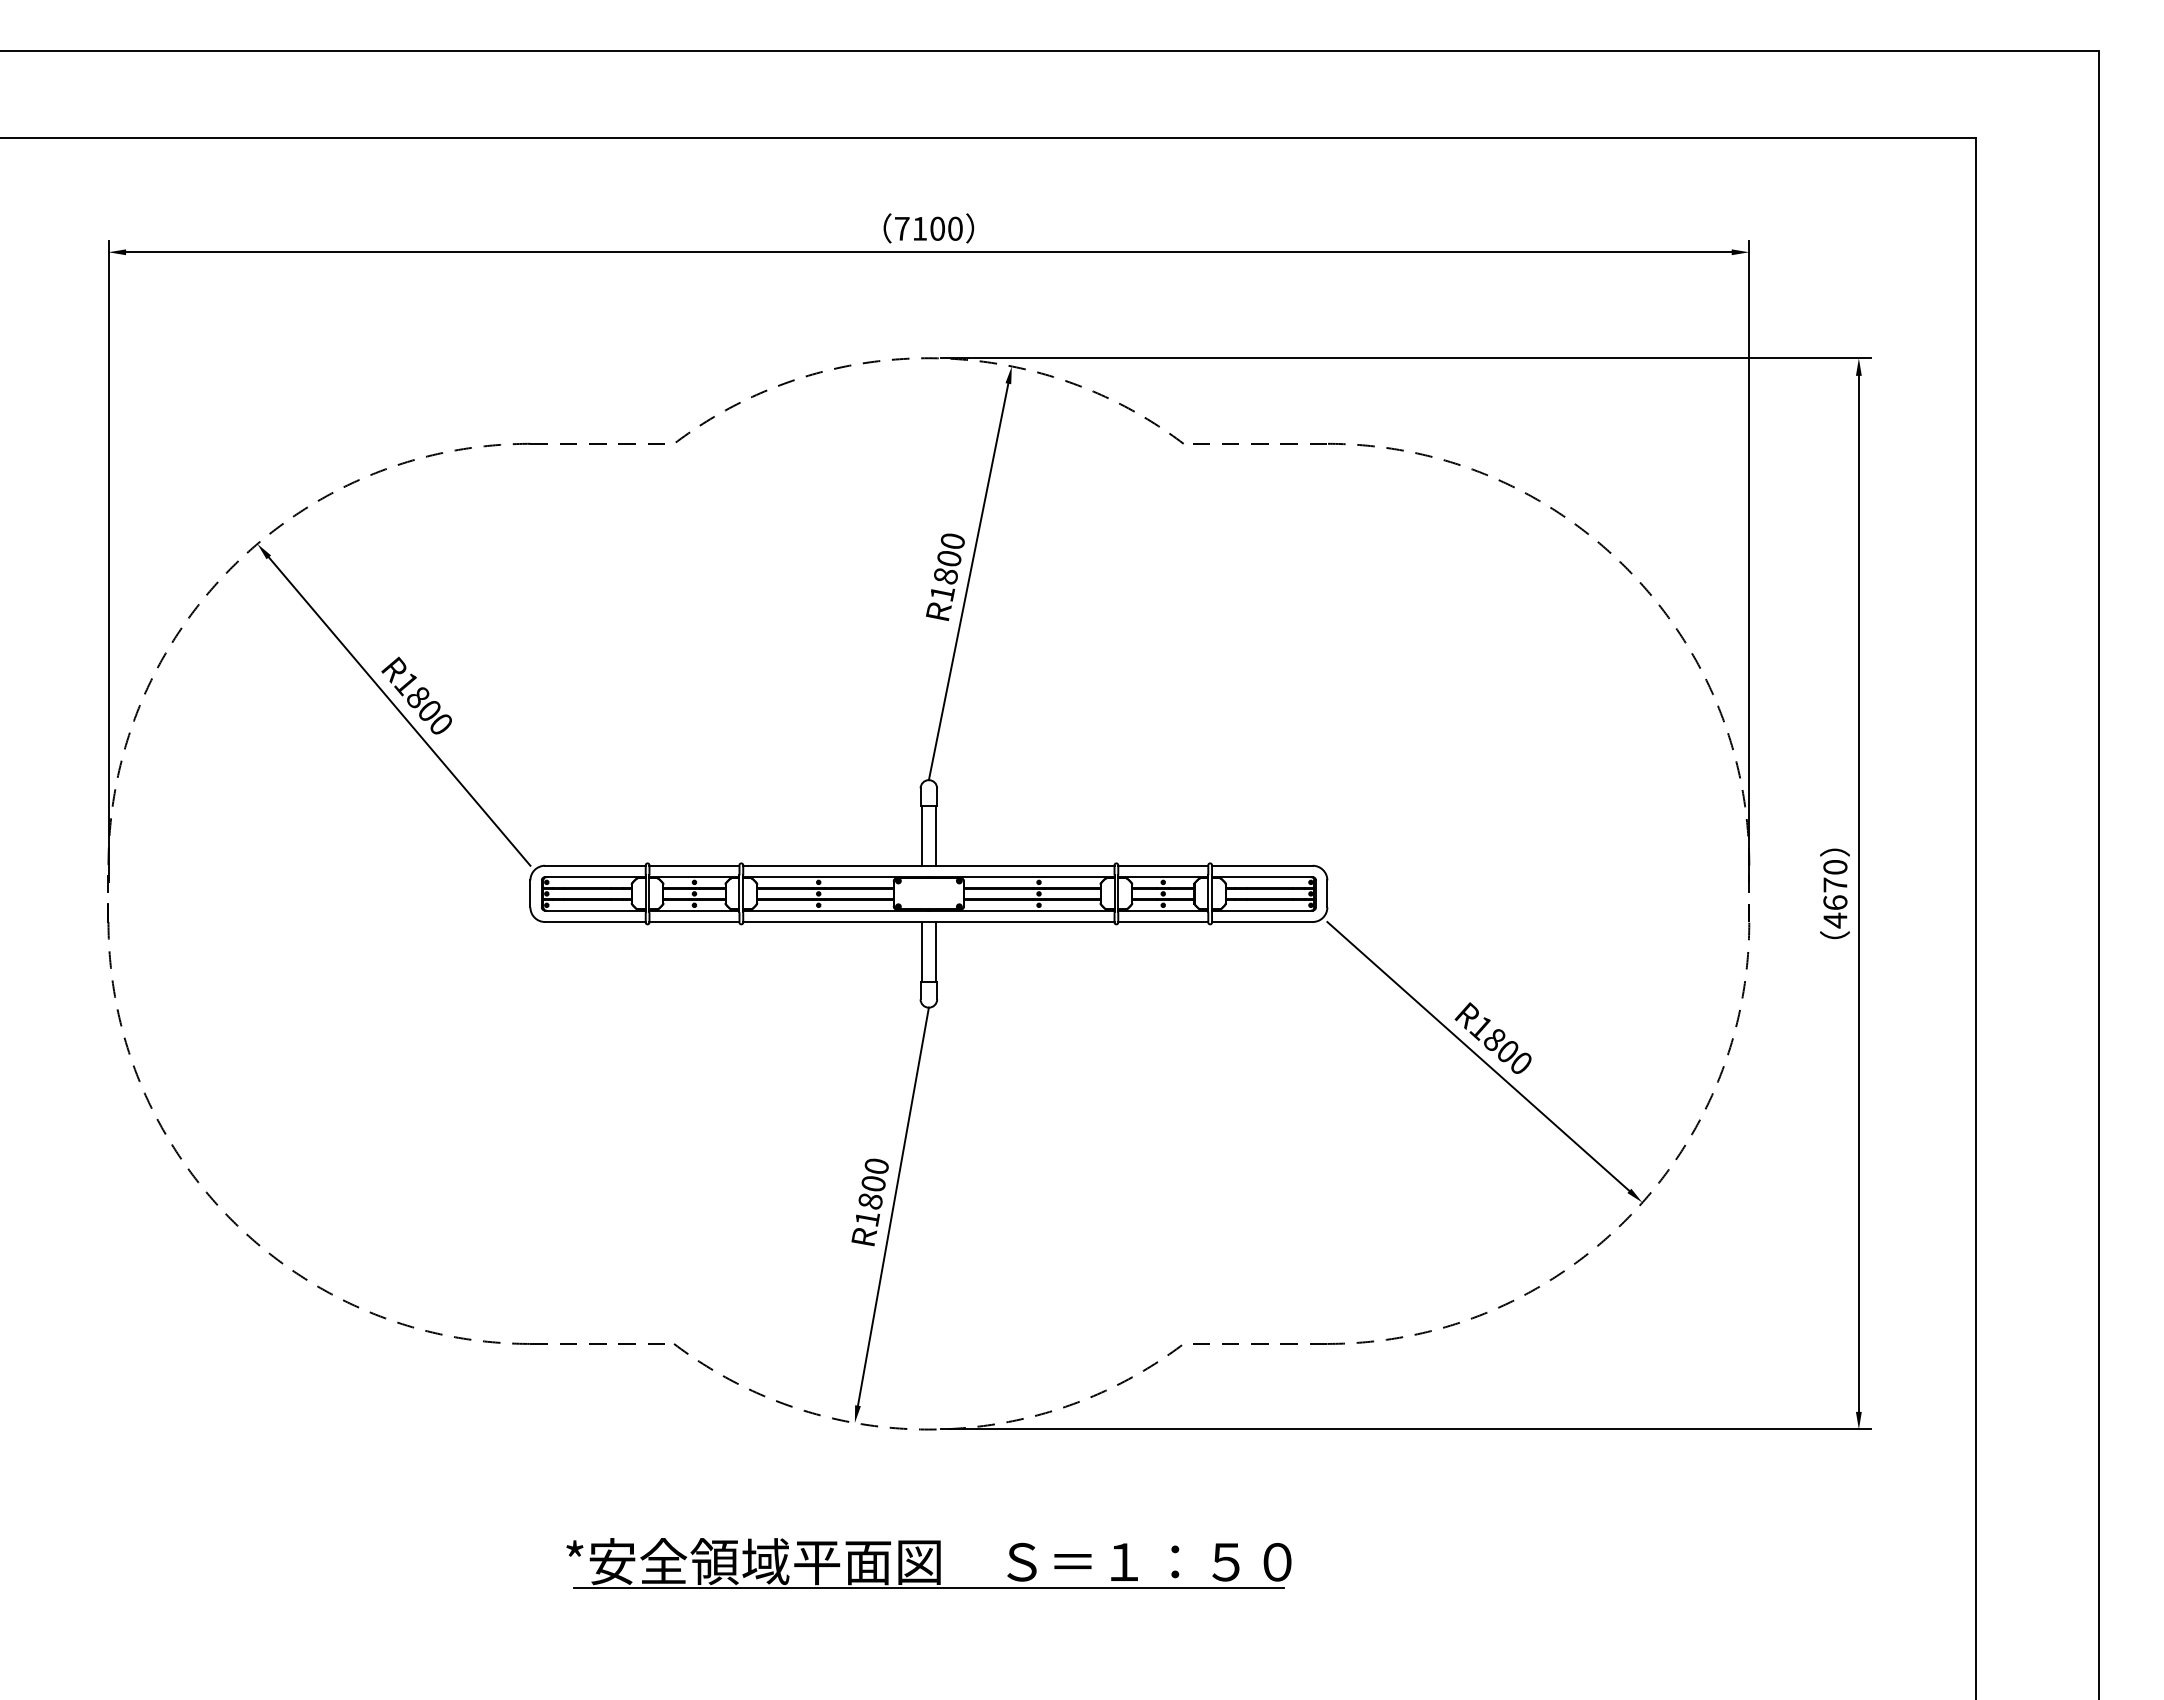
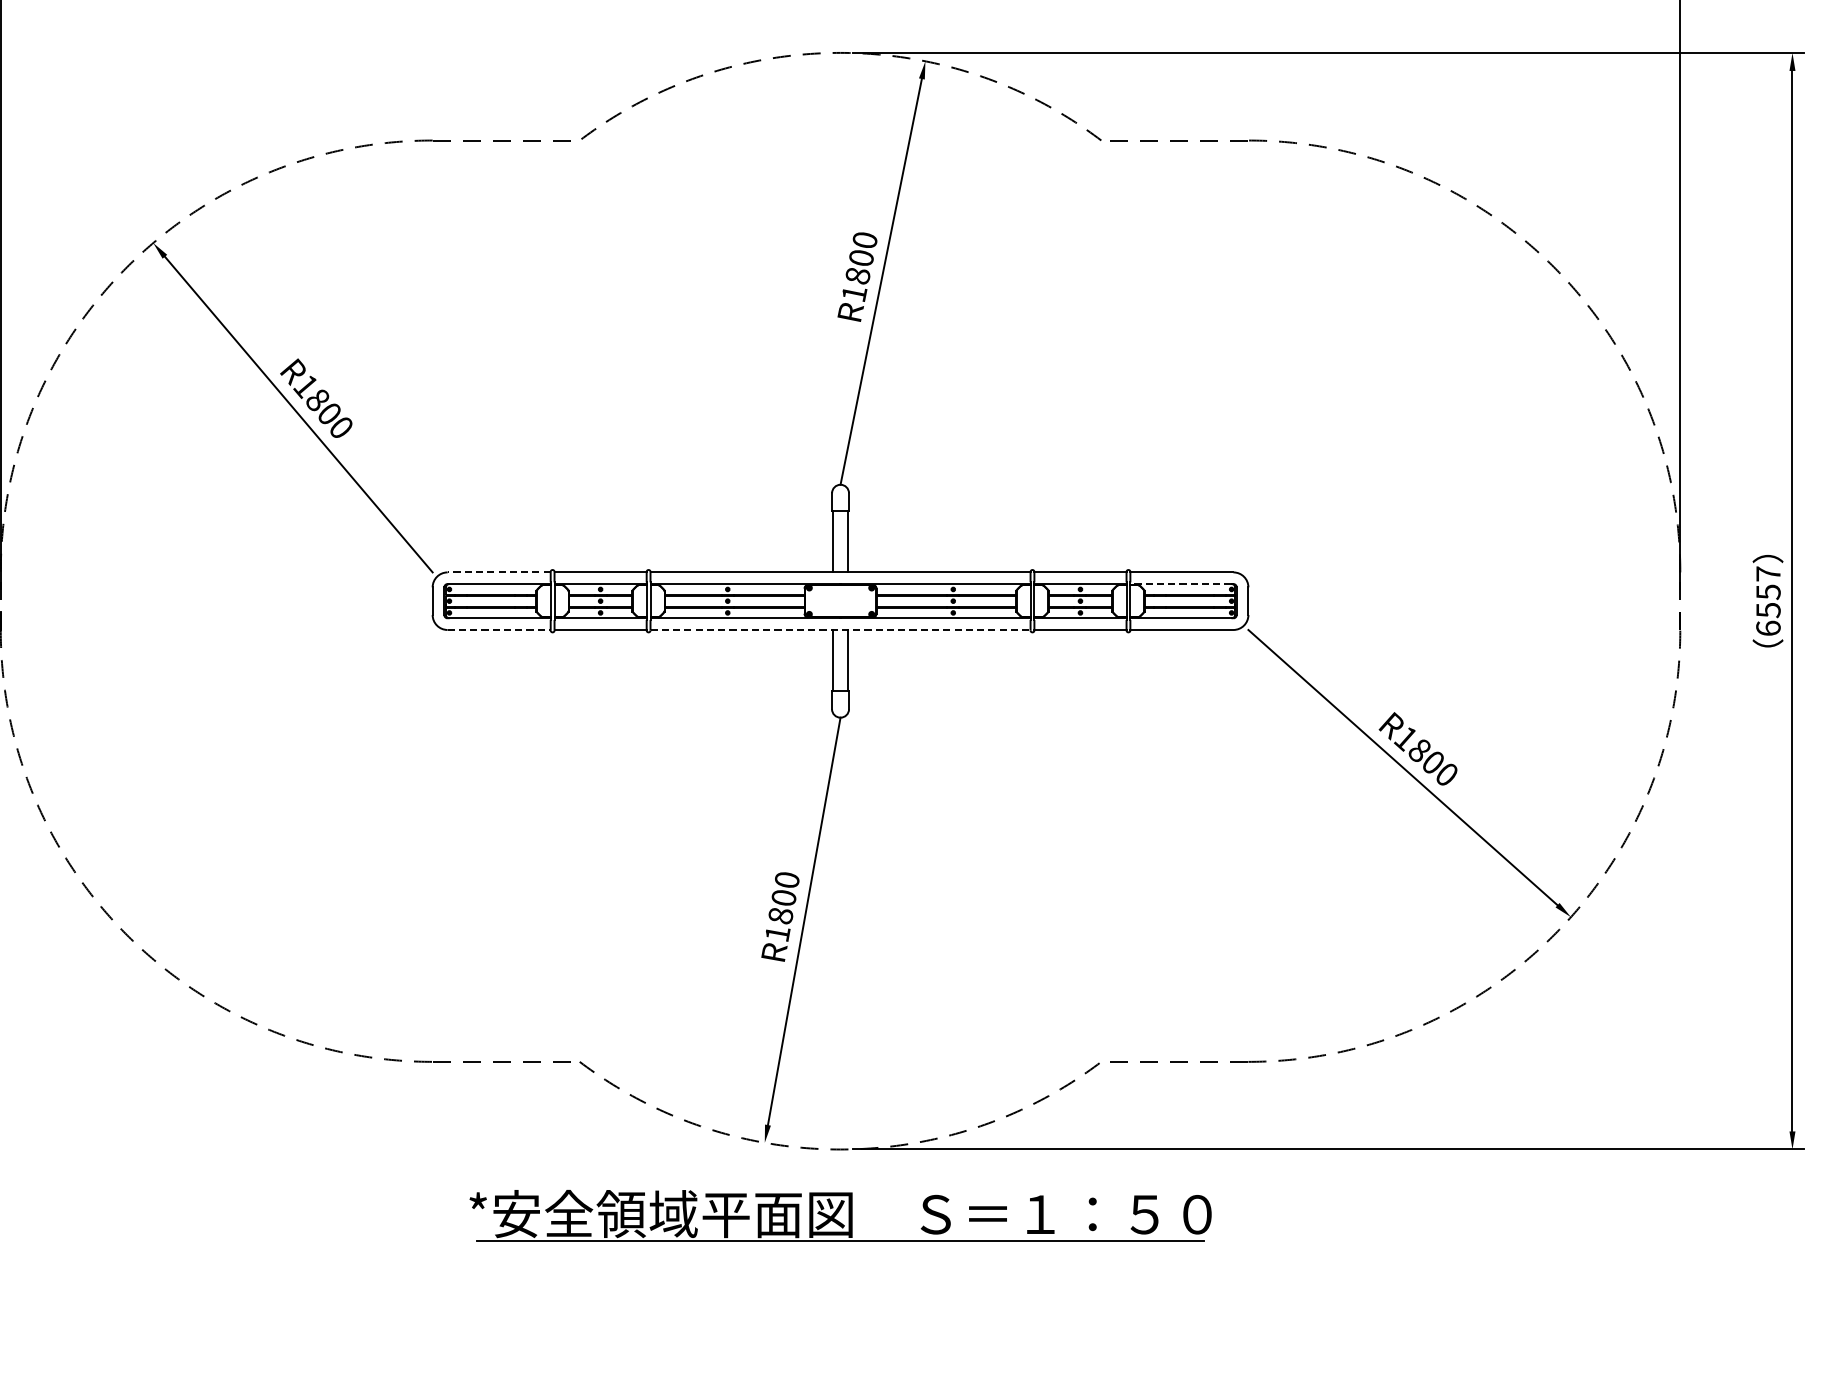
line: (594, 865) -> (498, 572), solid -> dashed
line: (1261, 877) -> (1181, 584), solid -> dashed
text: (1835, 893) -> (1768, 600), 4670 -> 6557
line: (595, 922) -> (499, 630), solid -> dashed
line: (928, 922) -> (840, 630), solid -> dashed
part: (928, 1563) -> (840, 1215), moved

